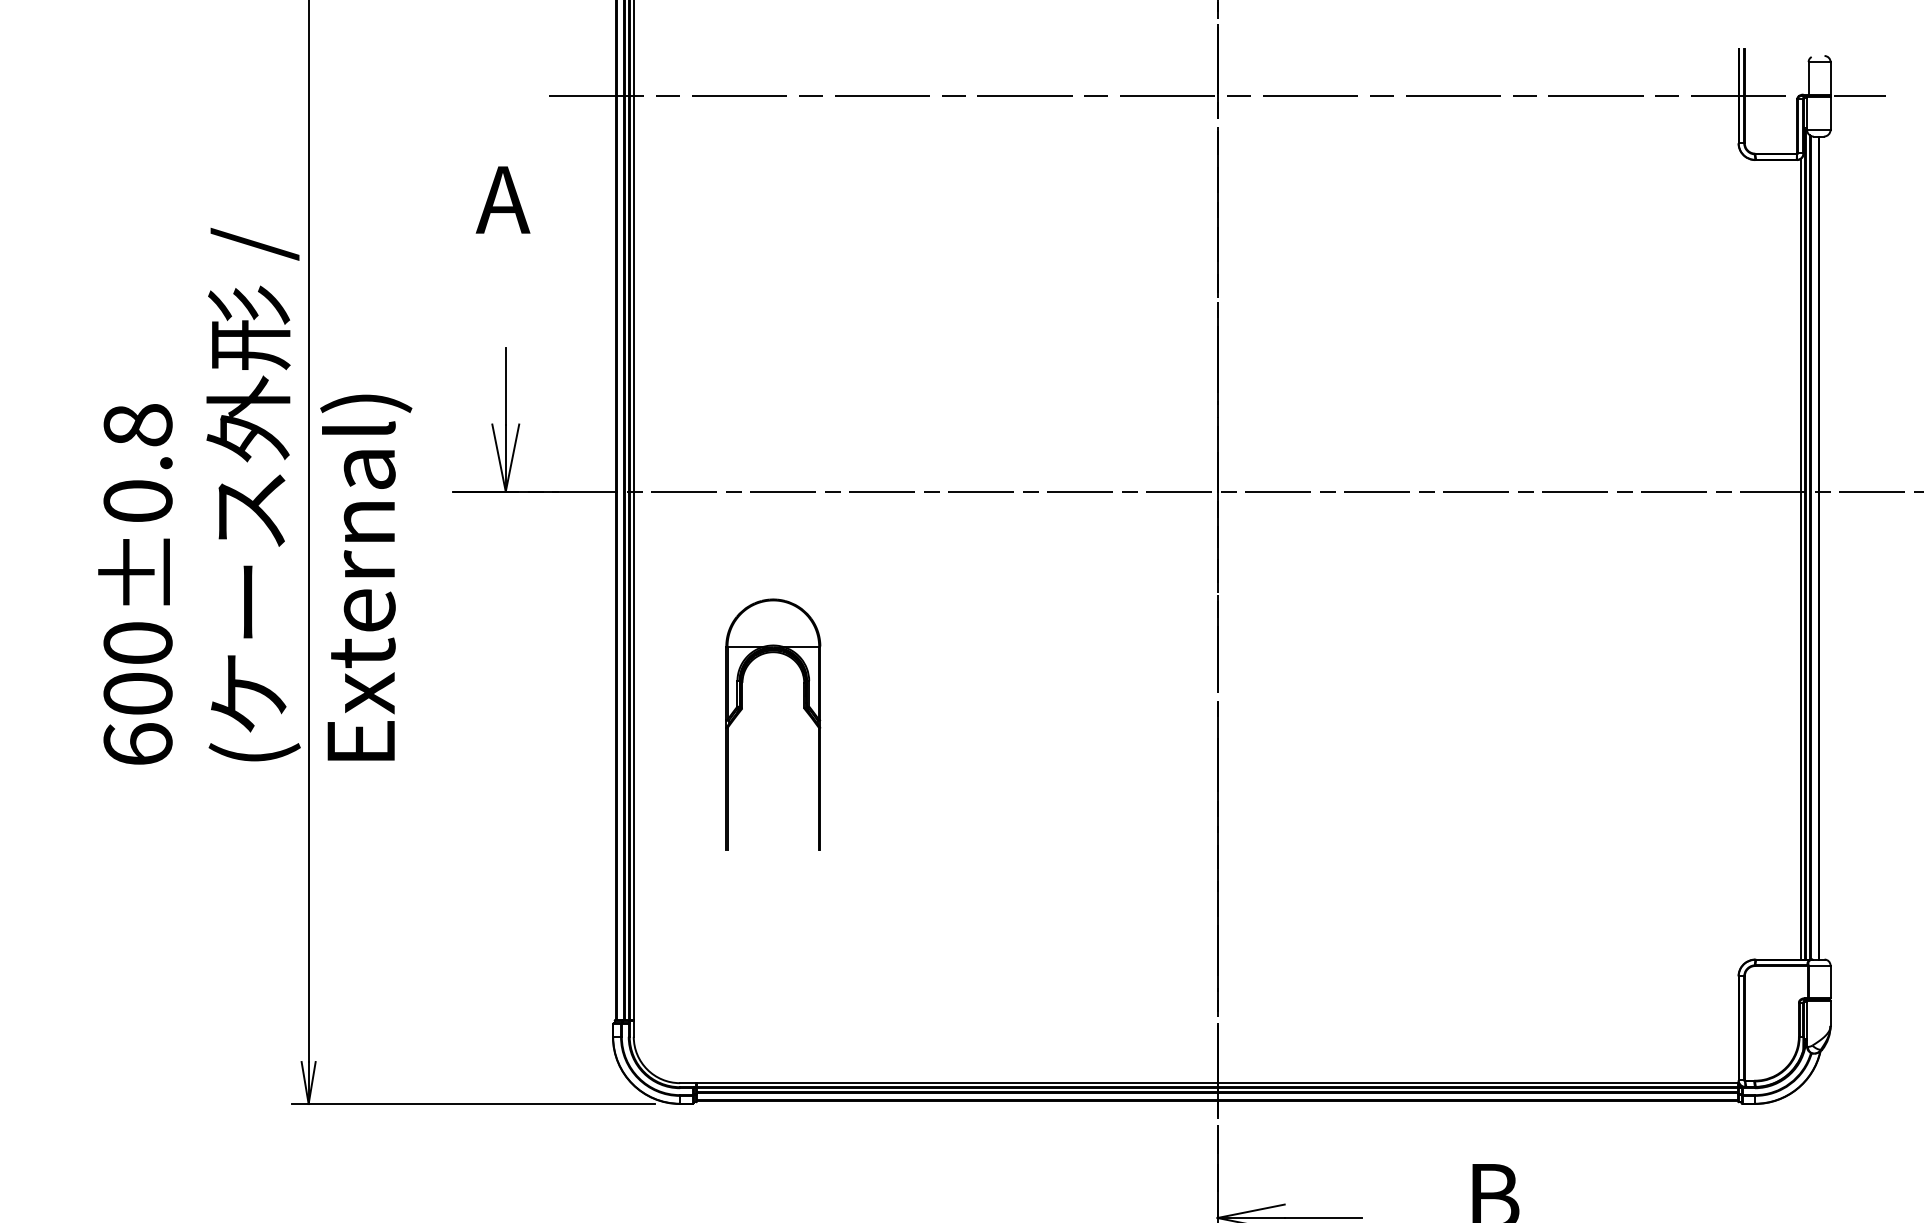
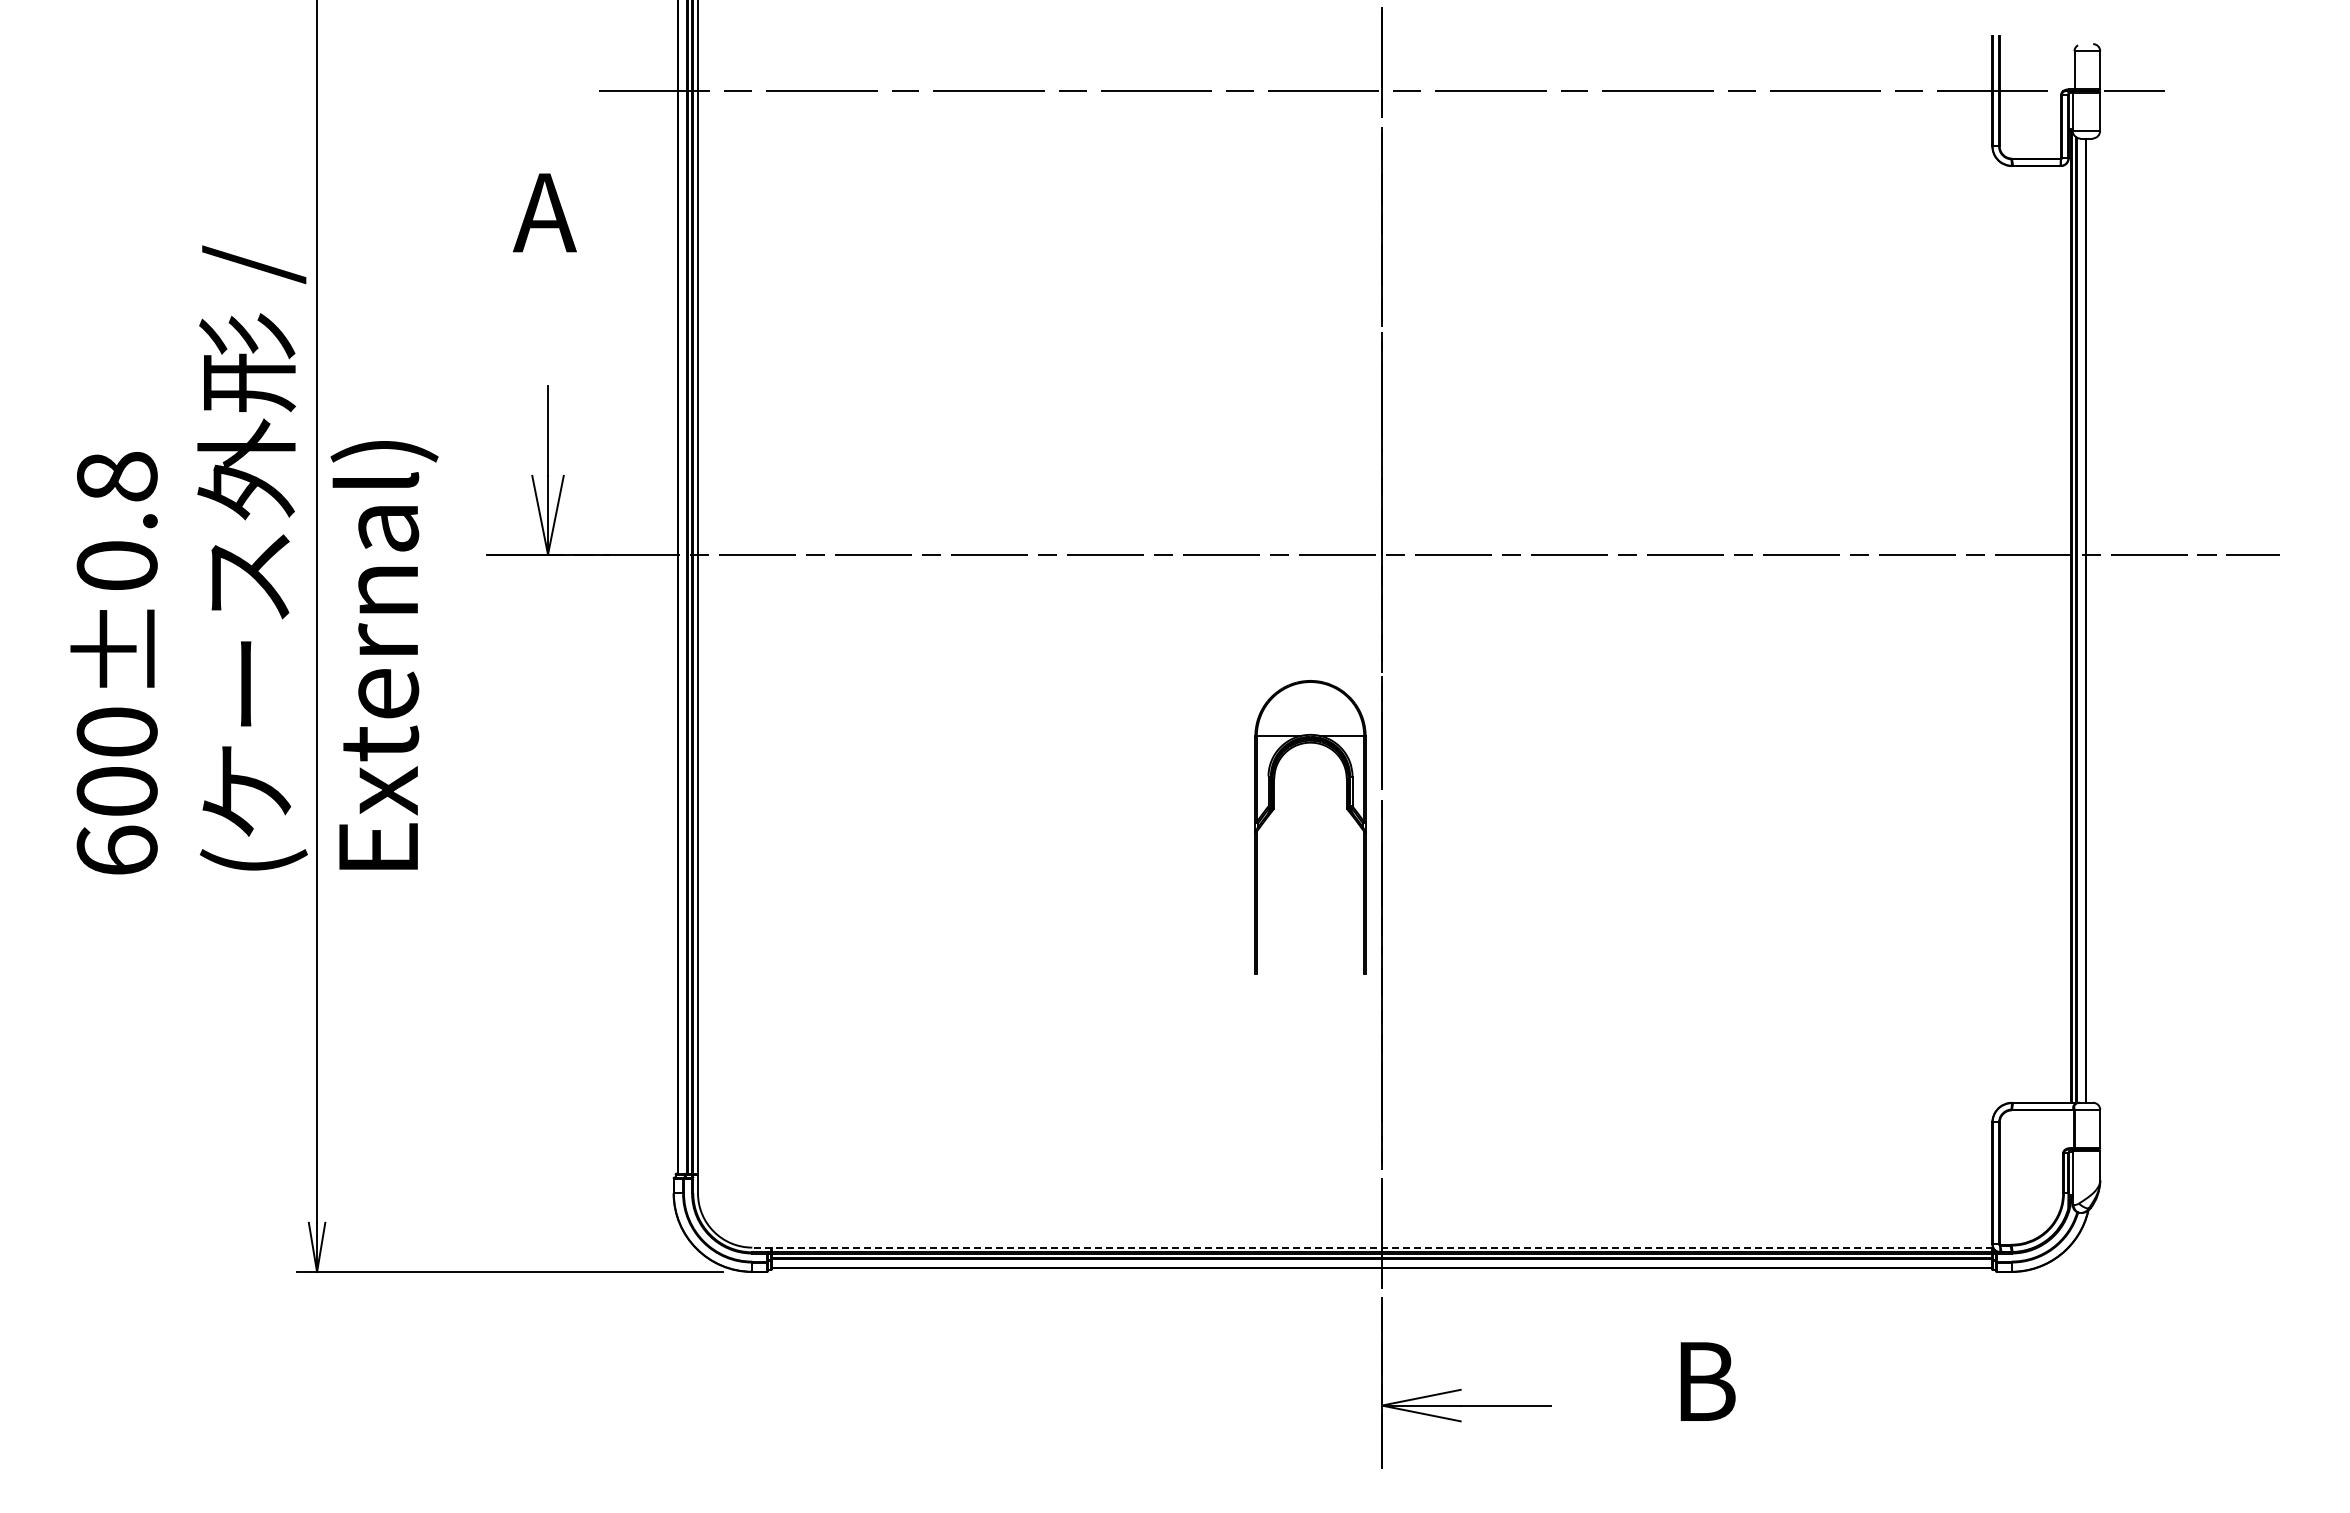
line: (1800, 559) -> (2065, 633), removed
part: (742, 709) -> (1274, 809), moved
line: (1209, 1083) -> (1372, 1247), solid -> dashed

